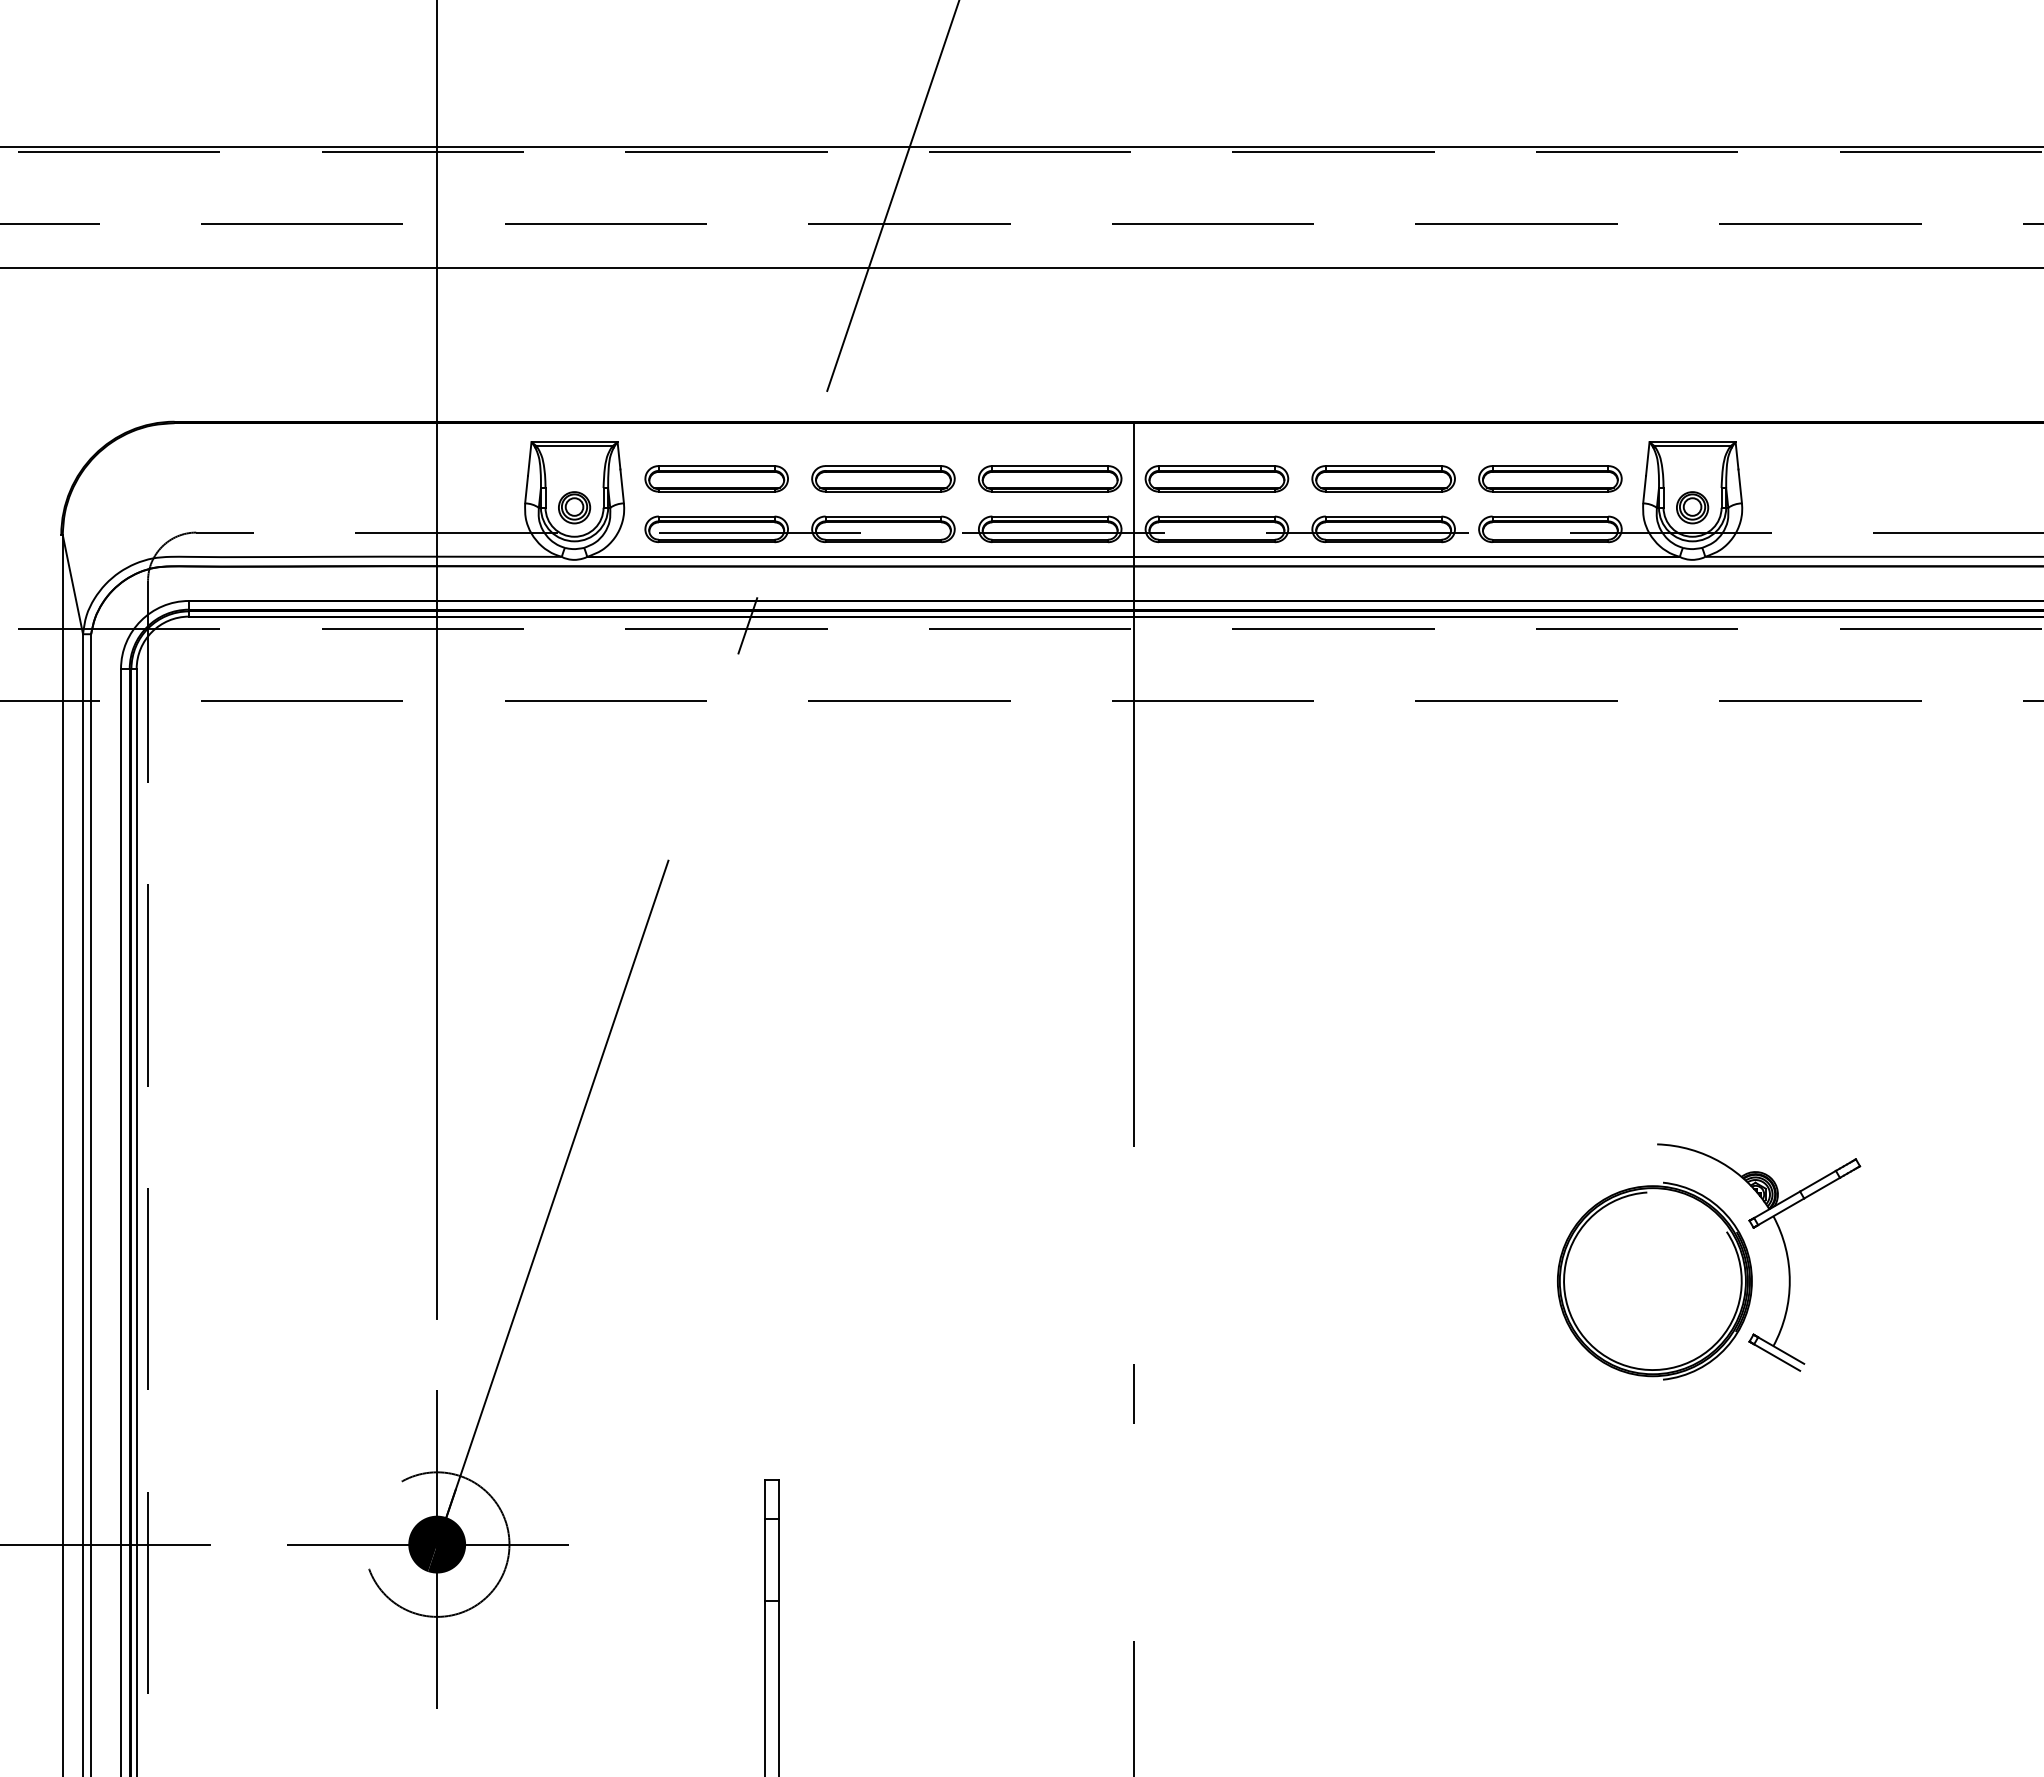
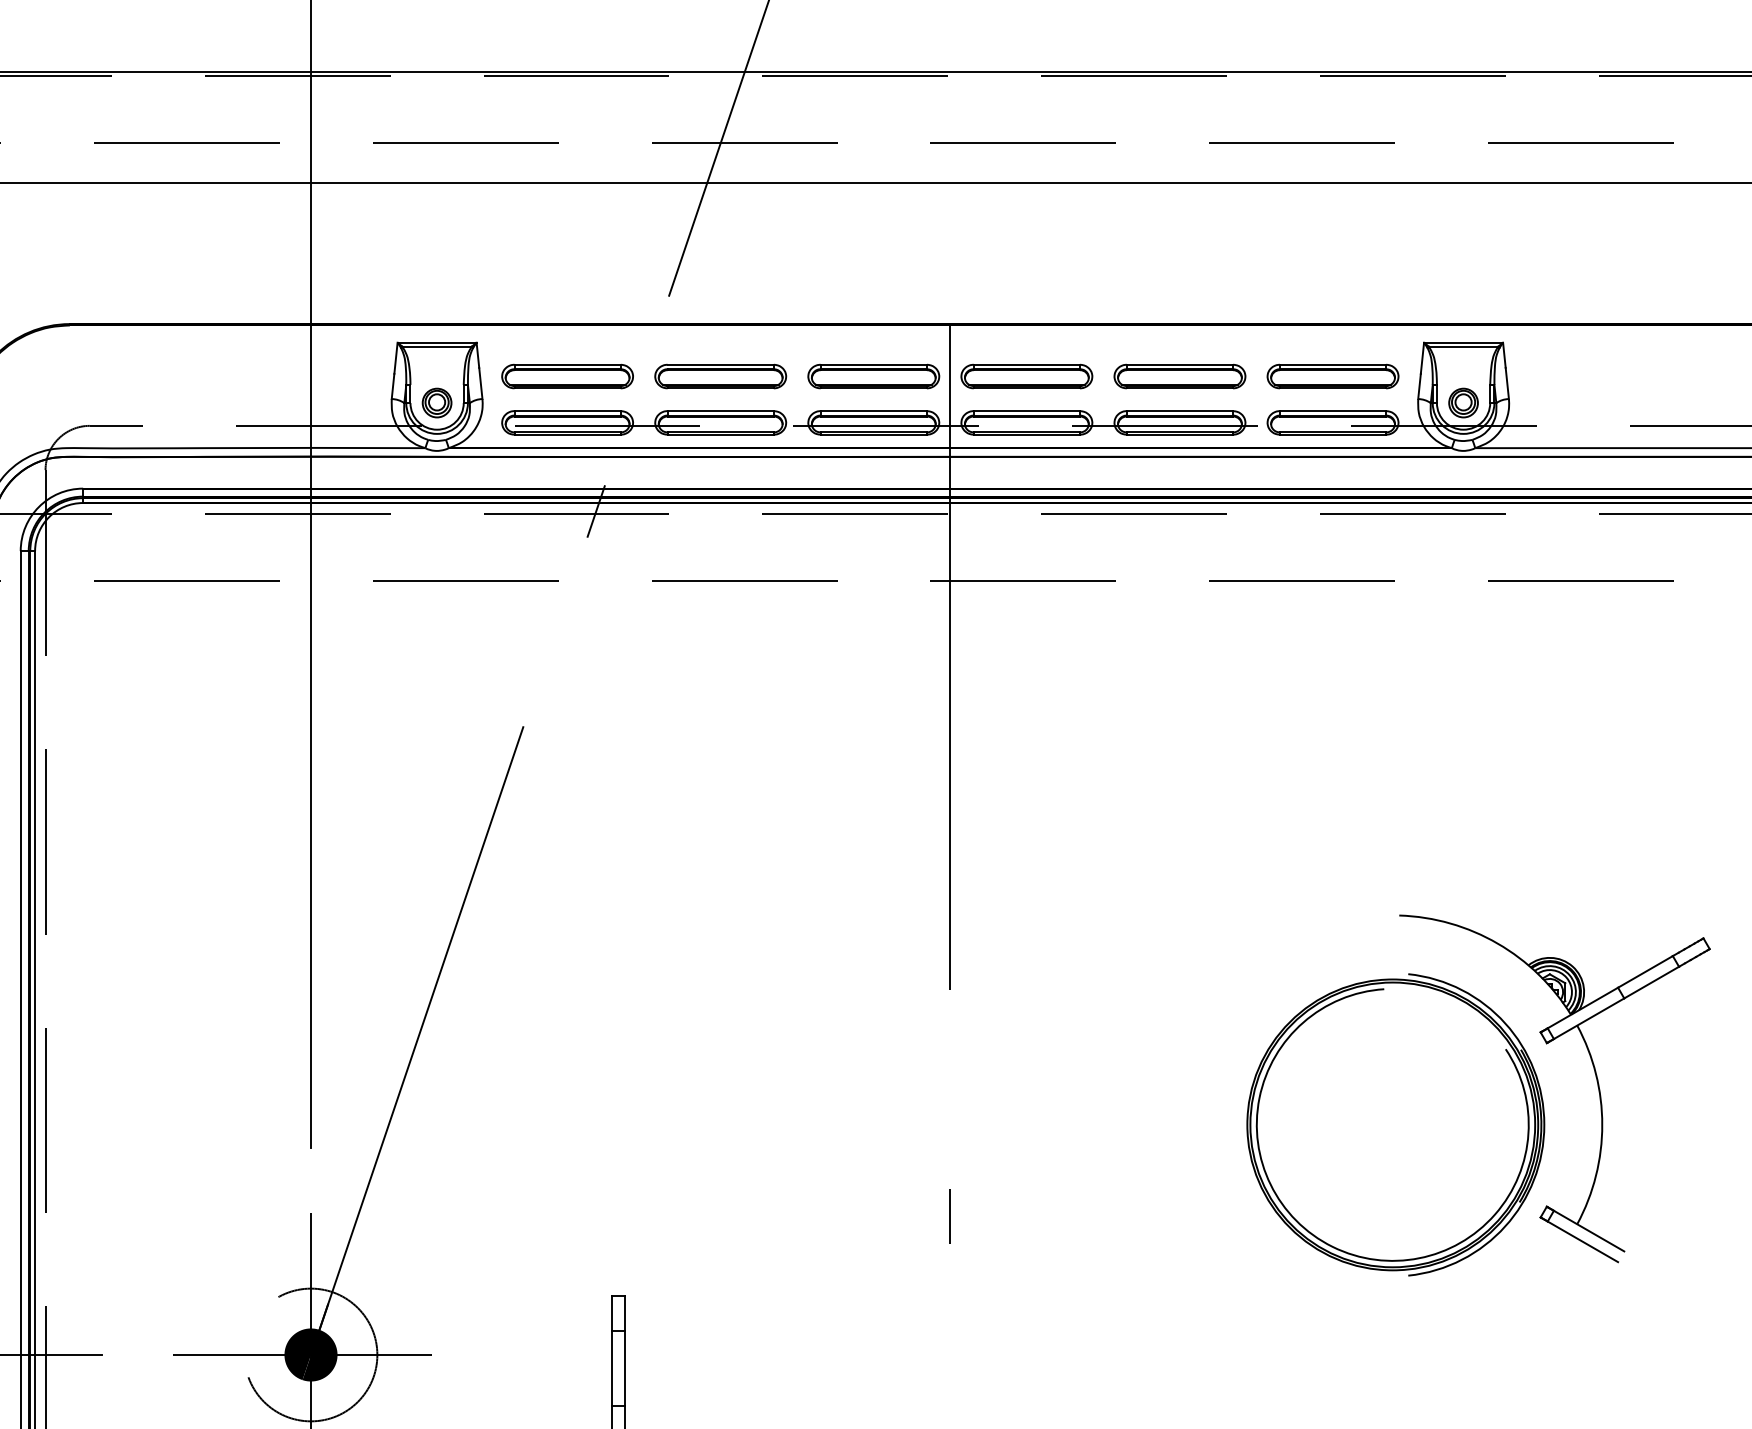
part: (1708, 1261) -> (1478, 1095), size x1.67

